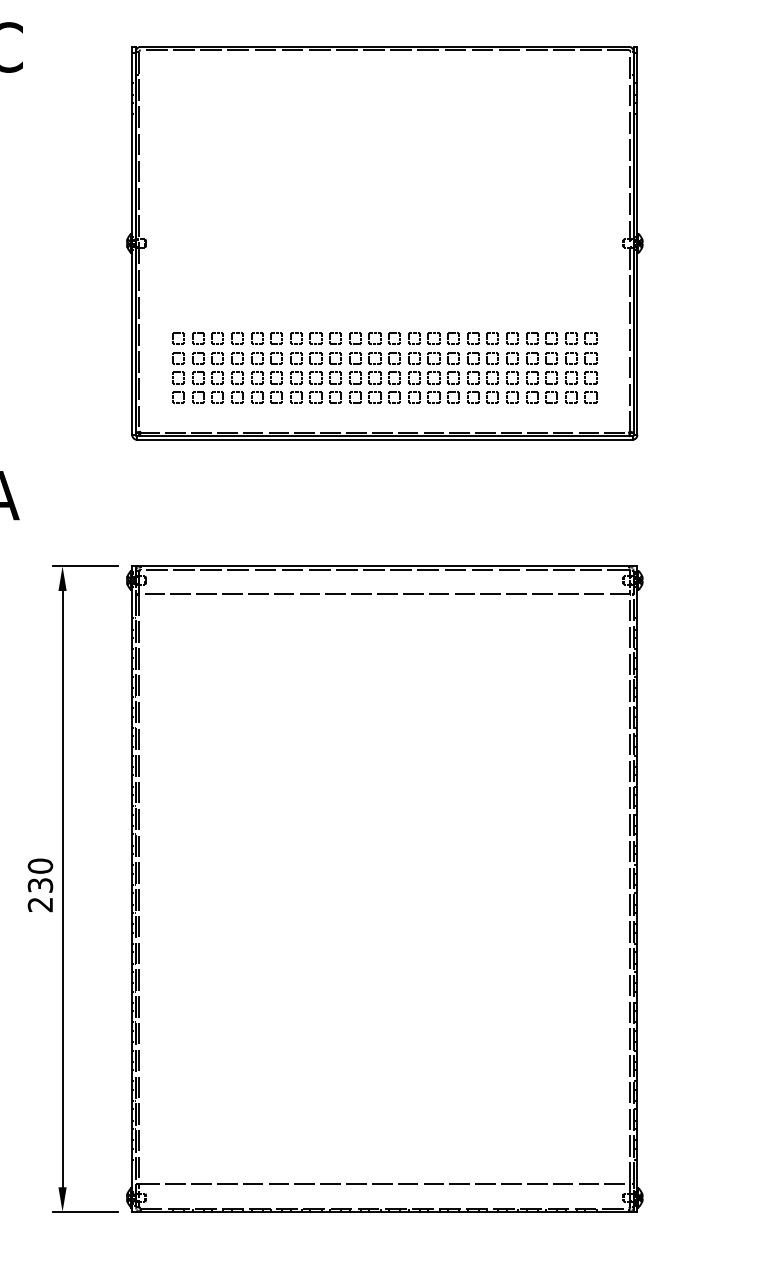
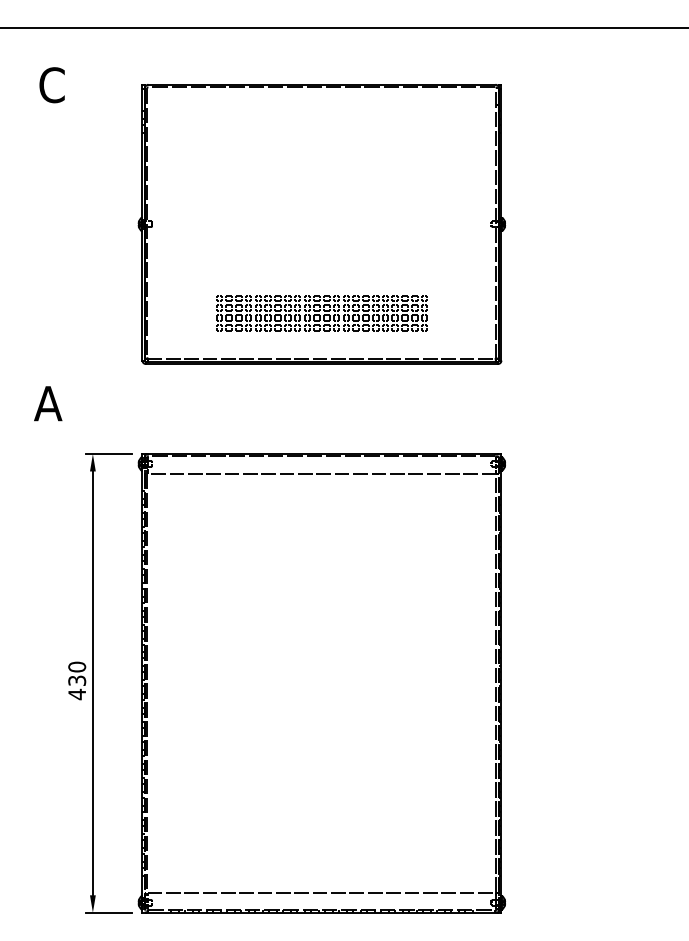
part: (384, 367) -> (321, 312), size x0.7
text: (39, 904) -> (76, 694), 230 -> 430

